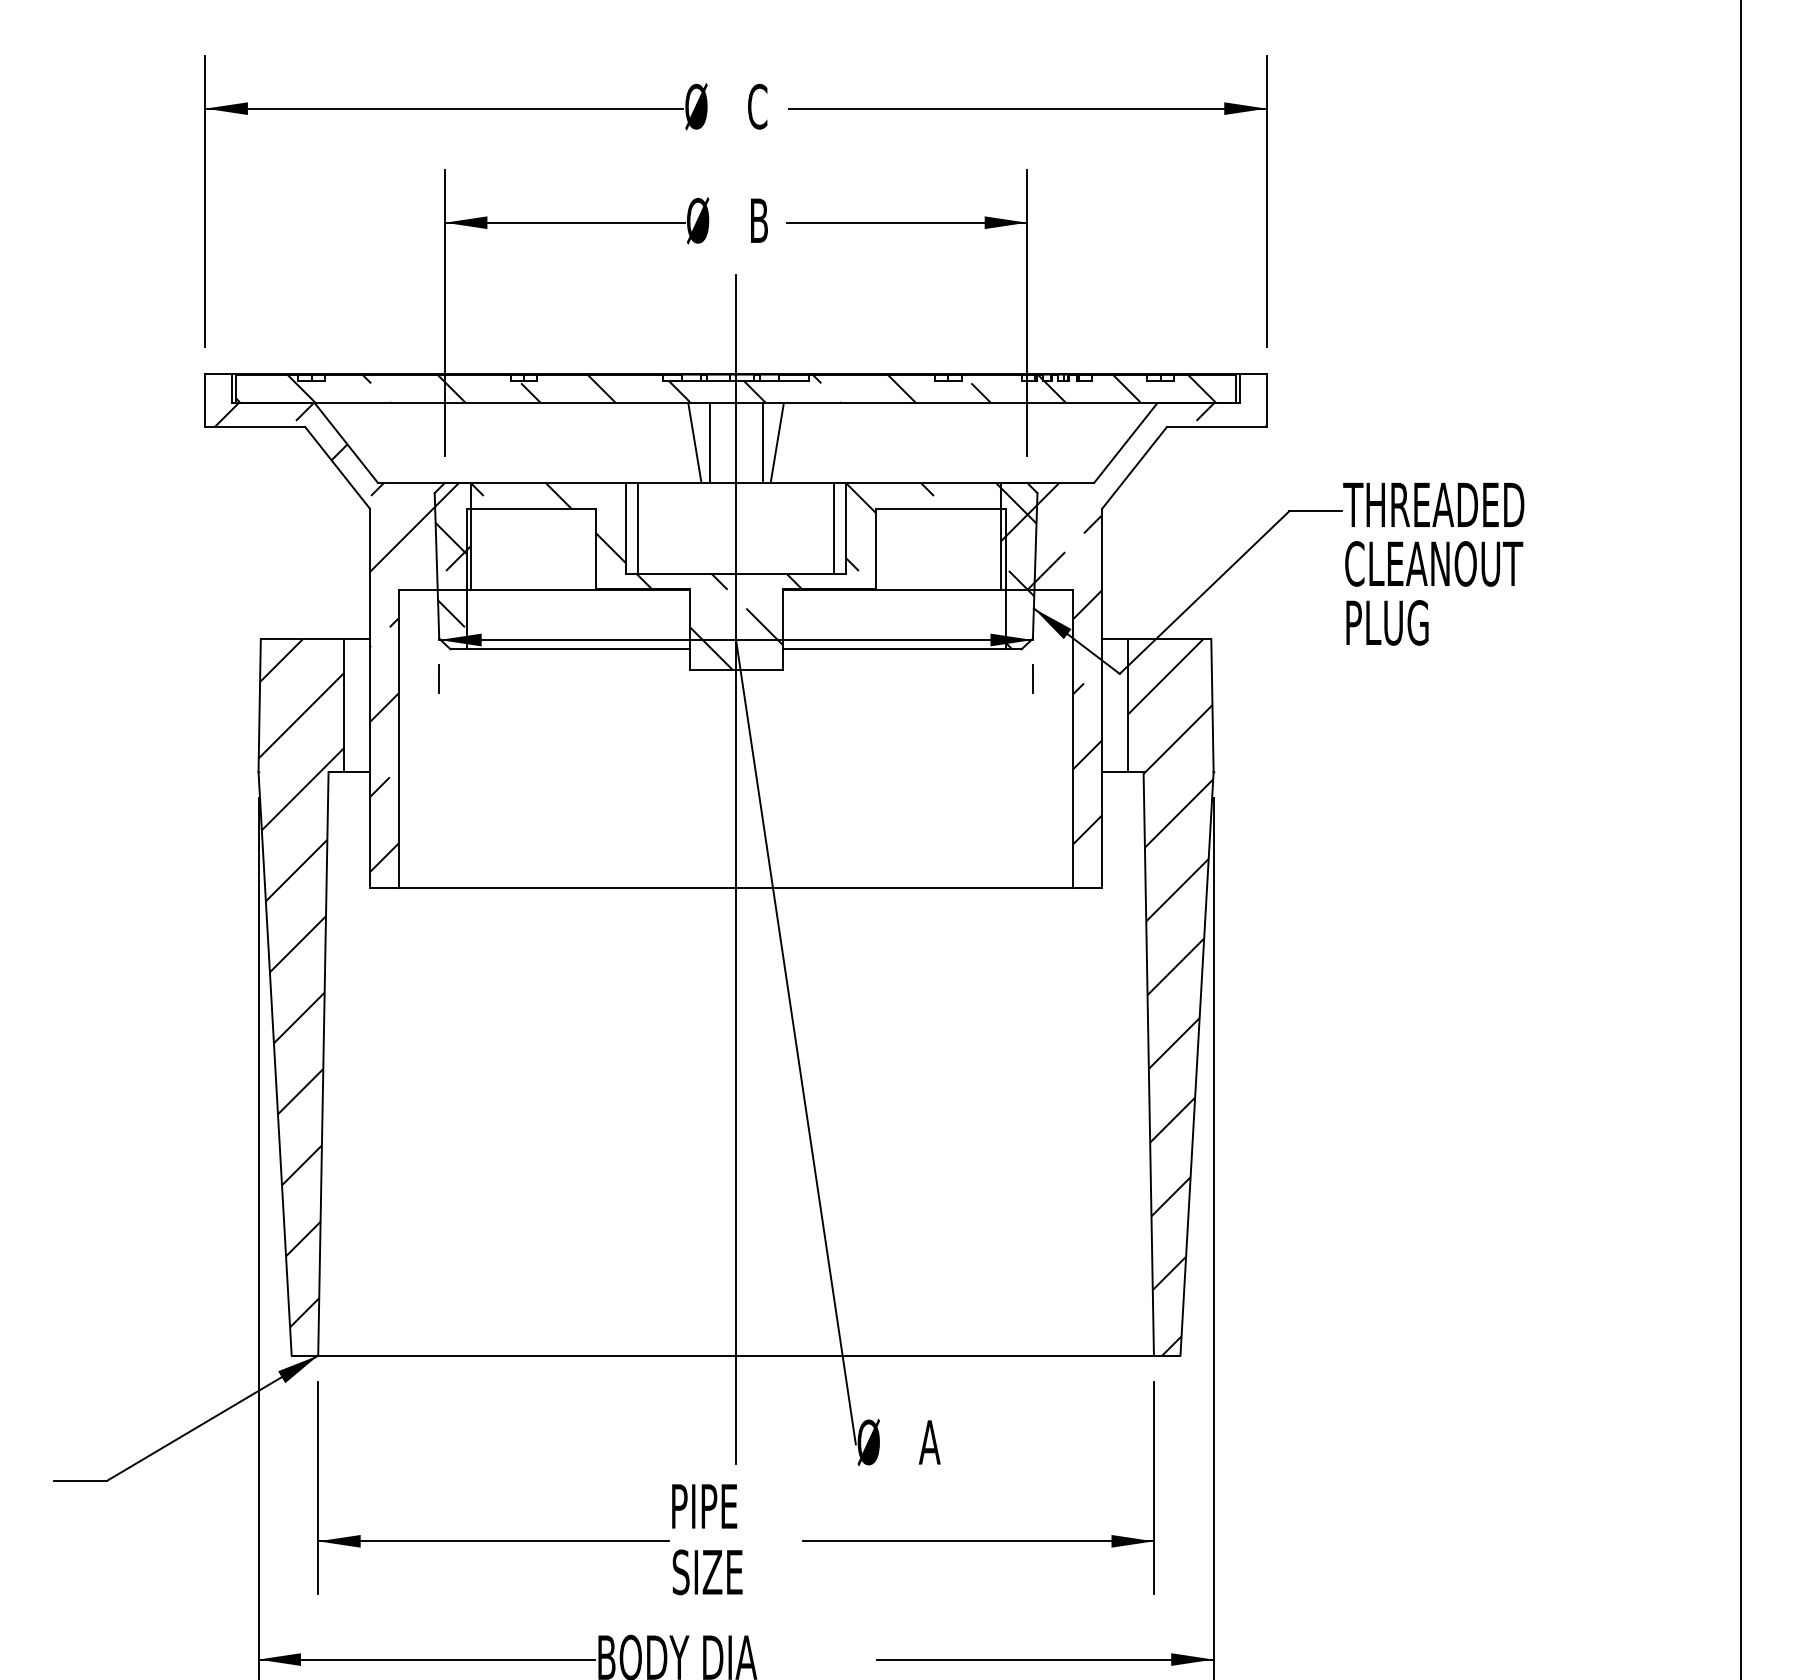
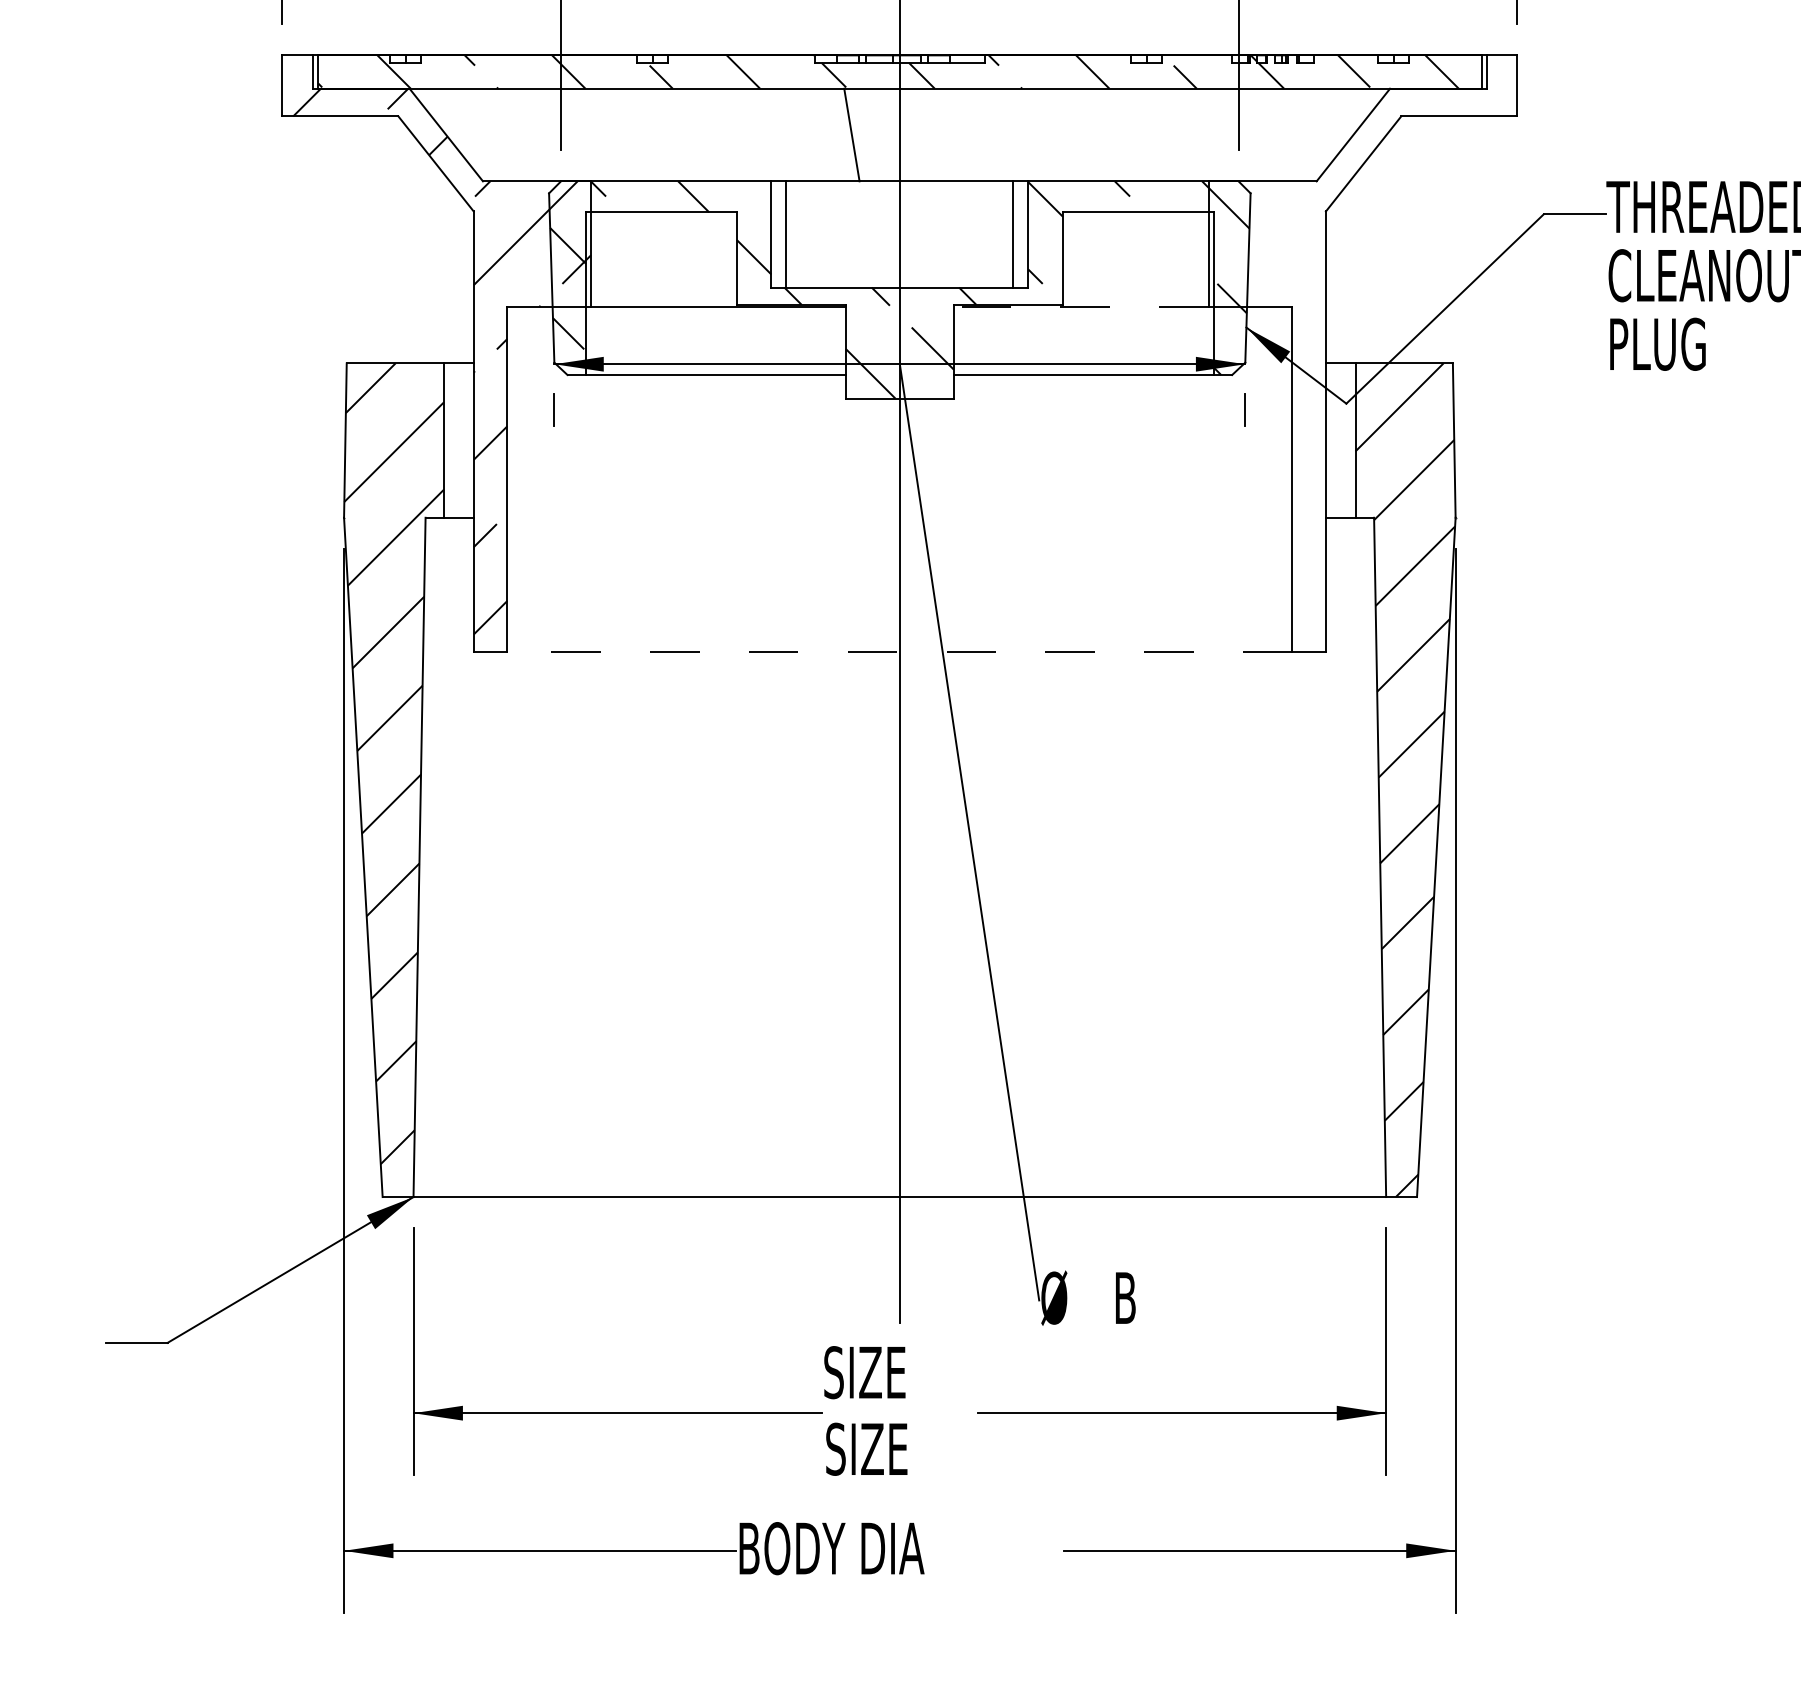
line: (709, 442) -> (868, 134), removed
line: (762, 442) -> (930, 134), removed
line: (776, 442) -> (946, 134), removed
line: (891, 590) -> (1080, 306), solid -> dashed
hatch: (1133, 623) -> (1362, 345), removed
line: (735, 887) -> (899, 652), solid -> dashed
text: (929, 1442) -> (1124, 1298), A -> B
text: (705, 1506) -> (864, 1372), PIPE -> SIZE

